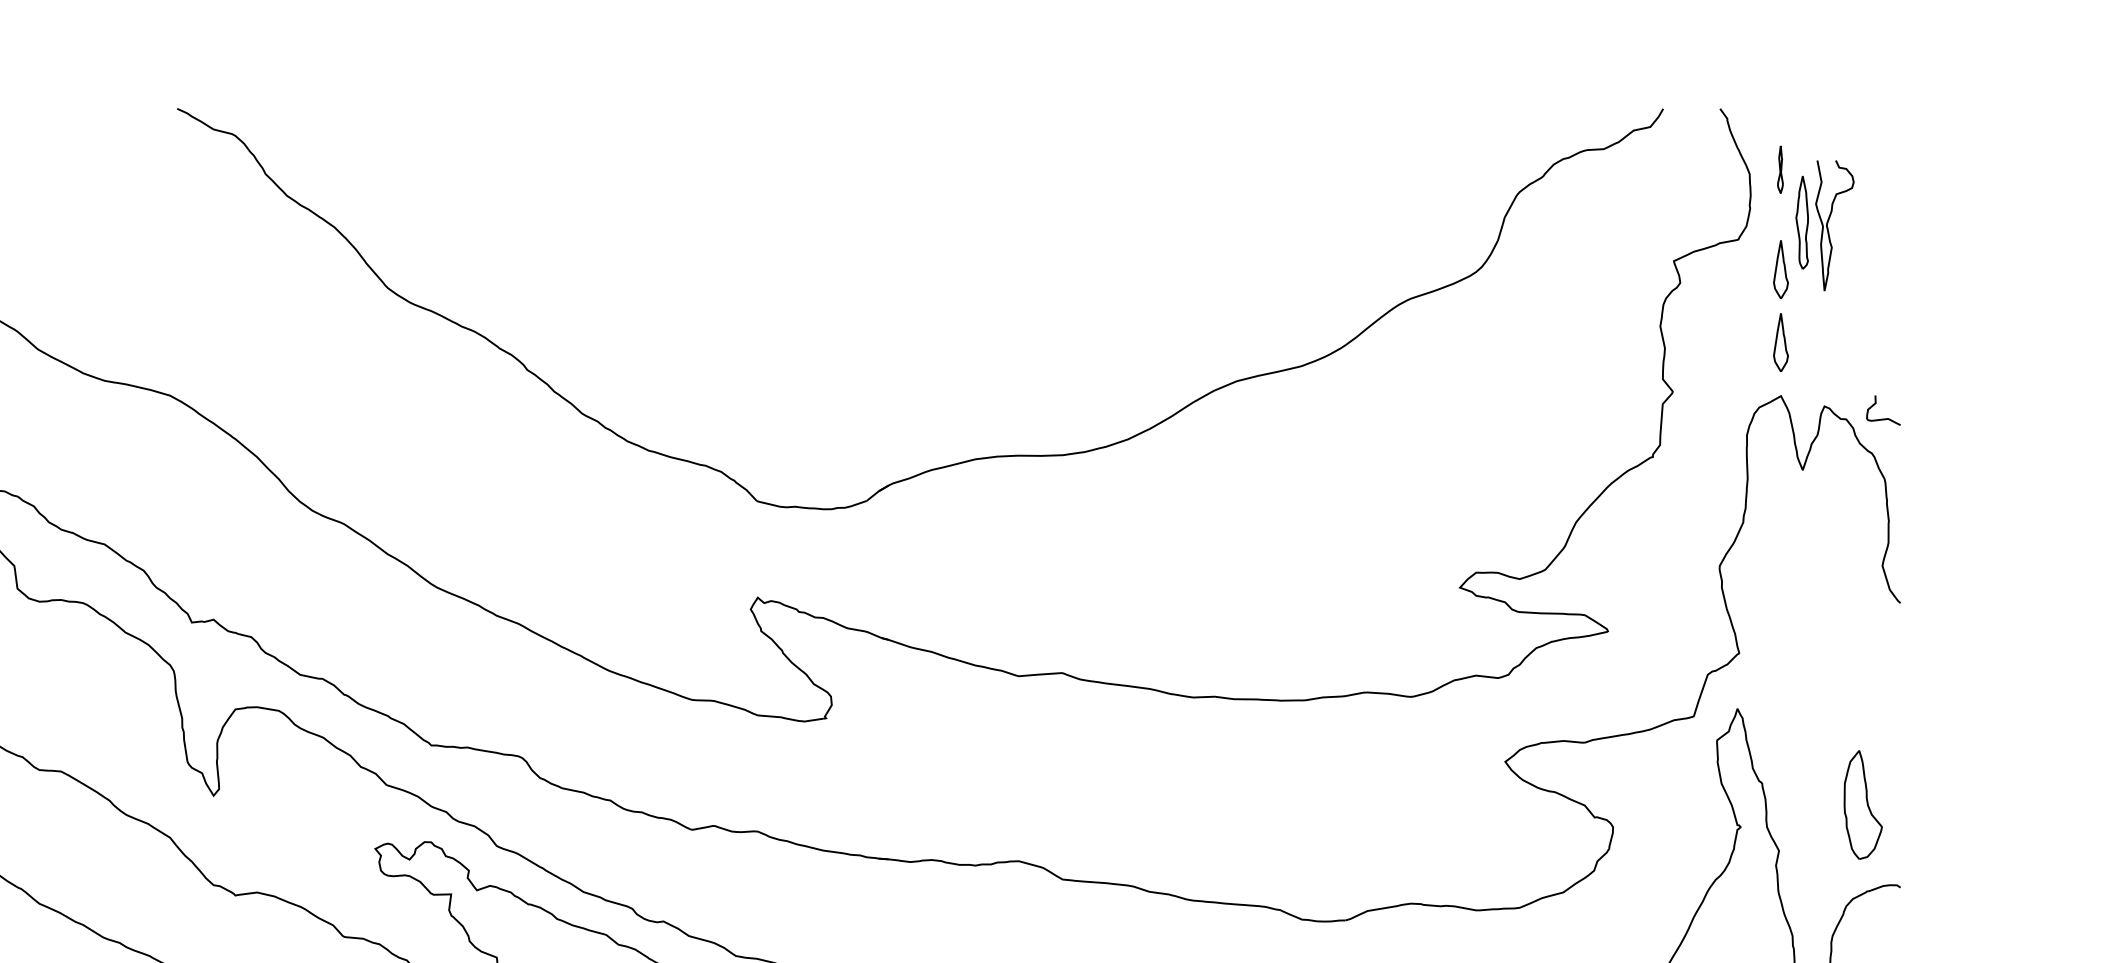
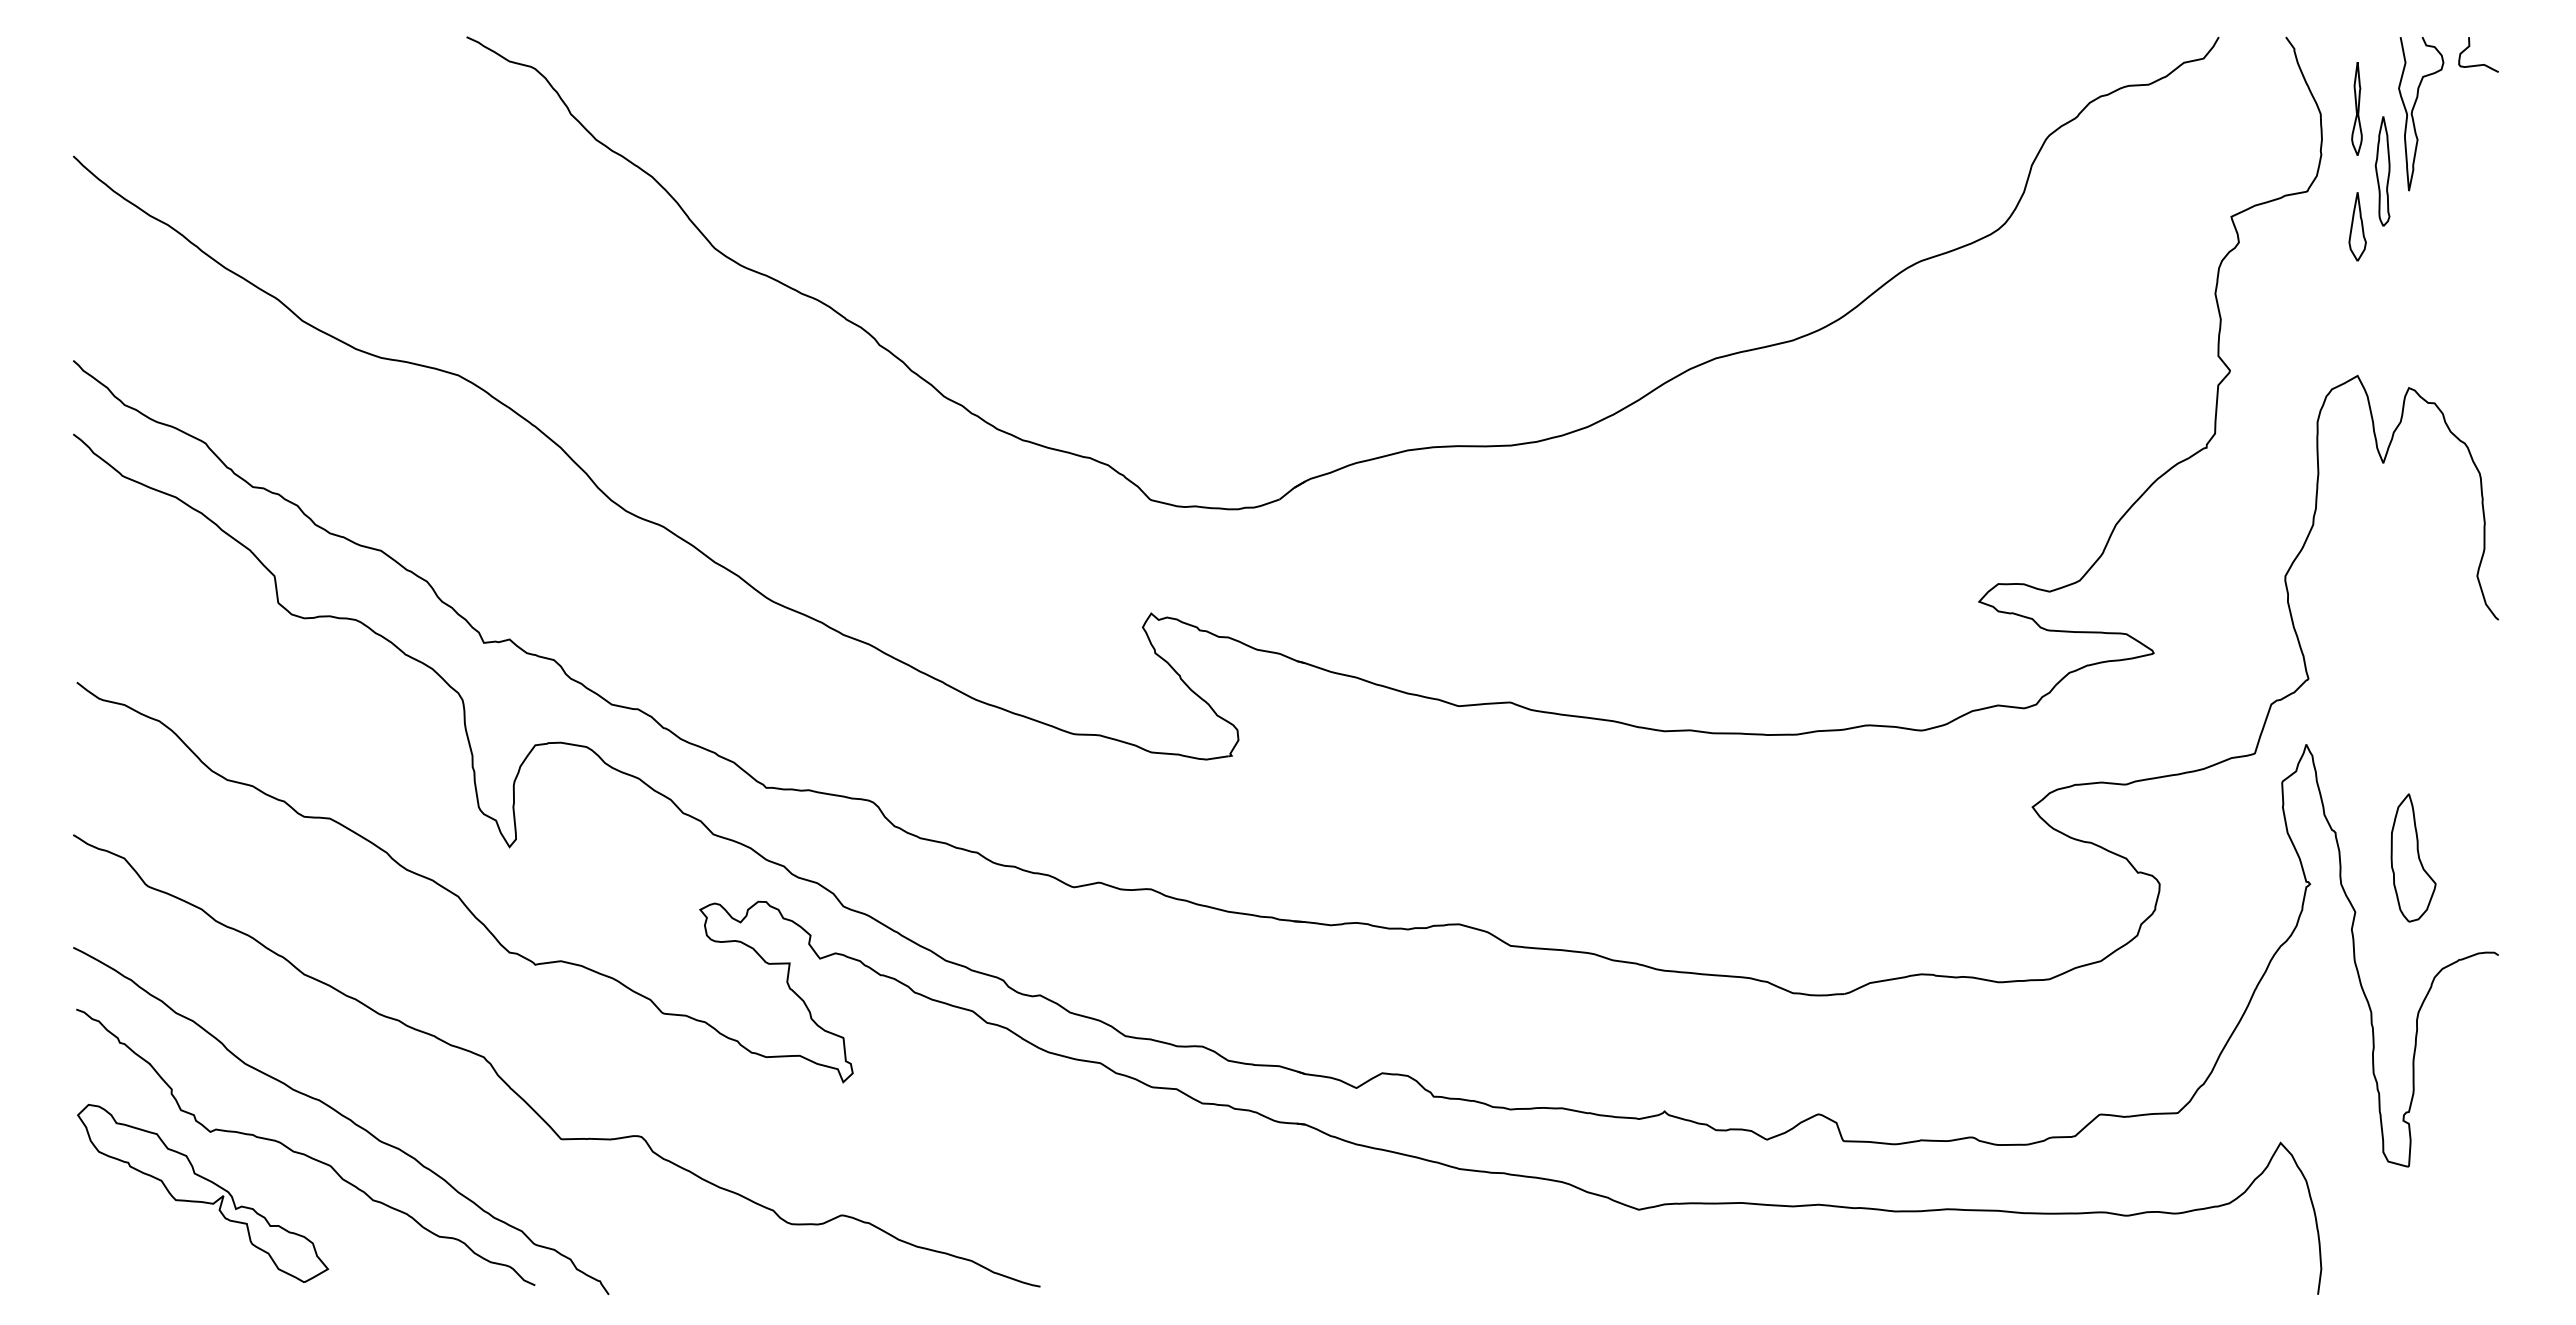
part: (1780, 169) -> (2356, 108), size x1.67
curve: (1828, 227) -> (2413, 116), moved
part: (1780, 342) -> (2357, 312), removed
curve: (1883, 418) -> (2478, 64), moved
part: (1863, 804) -> (2413, 857), moved

